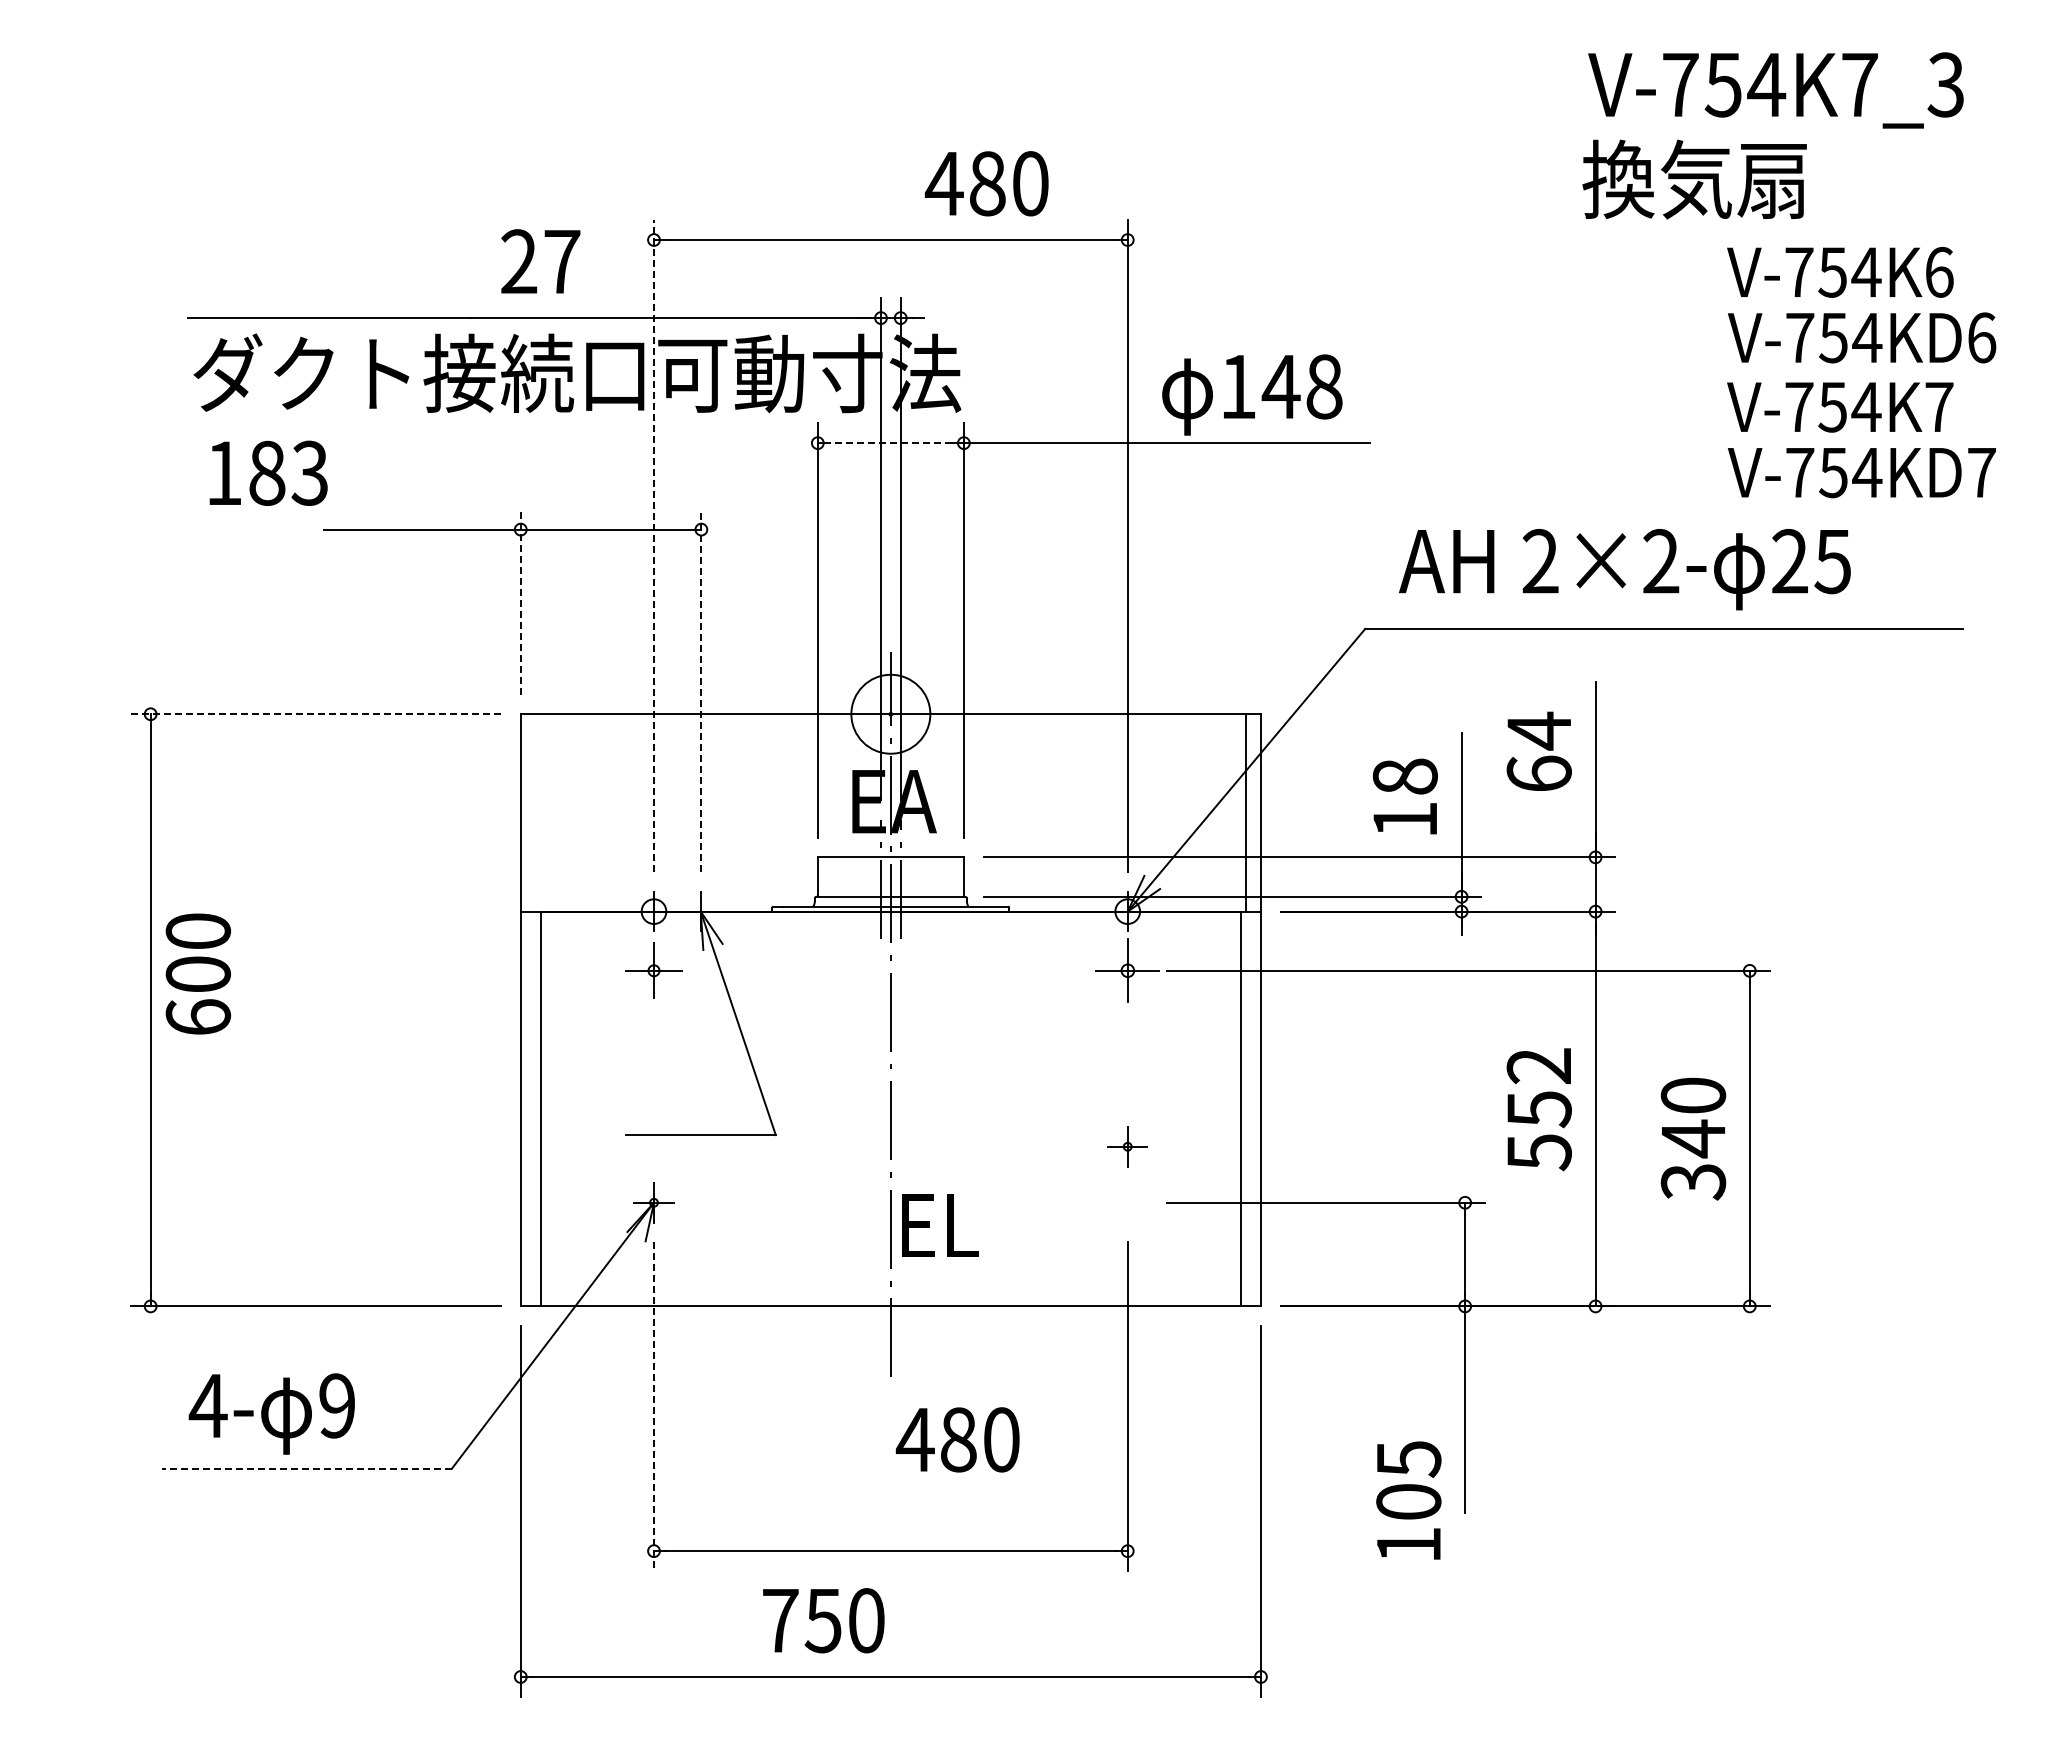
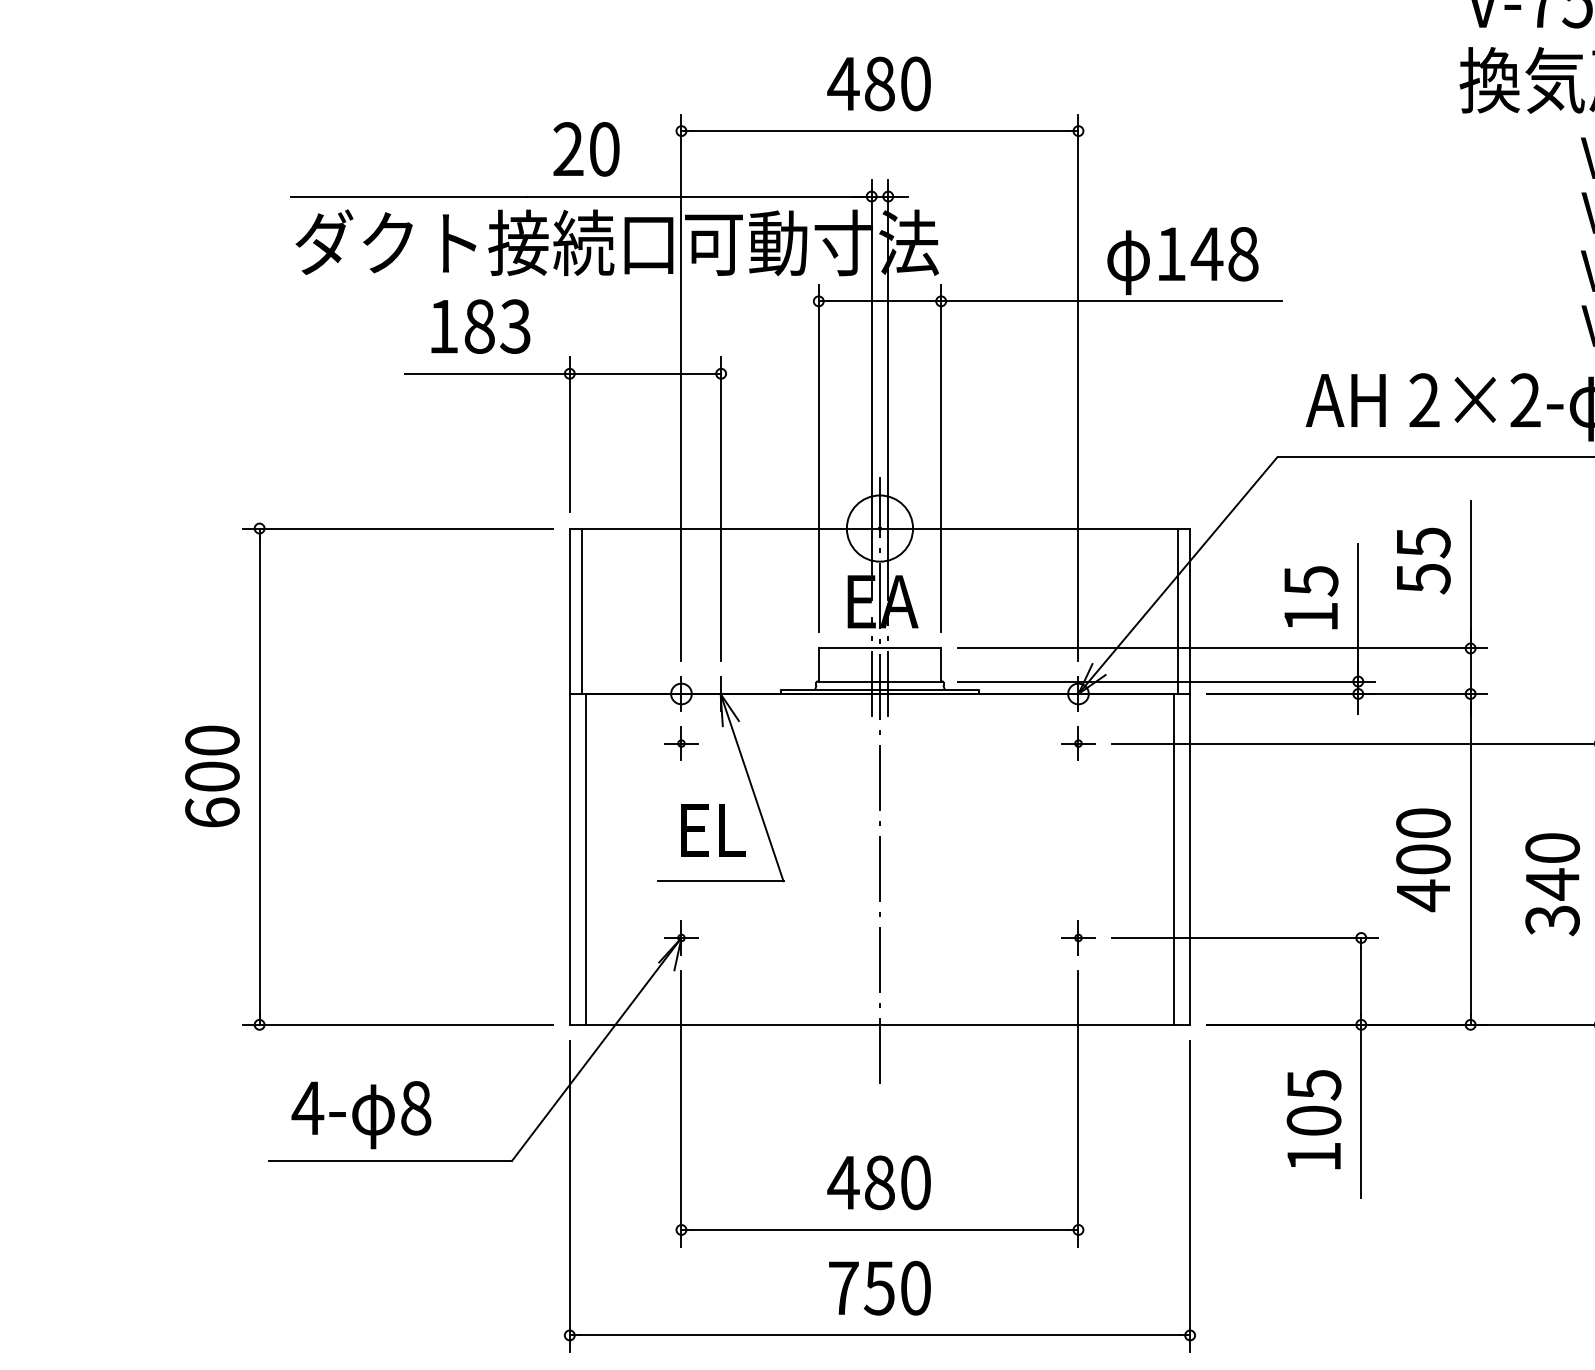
text: (986, 183) -> (878, 83), moved
text: (562, 261) -> (604, 149), 27 -> 20
line: (890, 443) -> (879, 301), dashed -> solid
text: (268, 472) -> (480, 325), moved
line: (654, 546) -> (681, 387), dashed -> solid
line: (520, 601) -> (569, 434), dashed -> solid
line: (701, 690) -> (721, 508), dashed -> solid
line: (315, 714) -> (397, 528), dashed -> solid
text: (1538, 752) -> (1422, 560), 64 -> 55
text: (1404, 776) -> (1310, 580), 18 -> 15
line: (535, 812) -> (582, 610), added
part: (653, 970) -> (681, 743), size x0.71
part: (1127, 970) -> (1078, 743), size x0.62
text: (198, 973) -> (212, 776), moved
text: (1538, 1109) -> (1422, 859), 552 -> 400
part: (1127, 1146) -> (1078, 937), moved
text: (940, 1225) -> (713, 830), moved
text: (337, 1405) -> (416, 1107), 9 -> 8
line: (654, 1407) -> (681, 1109), dashed -> solid
text: (957, 1439) -> (878, 1182), moved
line: (307, 1468) -> (391, 1160), dashed -> solid
text: (1408, 1500) -> (1313, 1119), moved
text: (823, 1620) -> (879, 1288), moved

